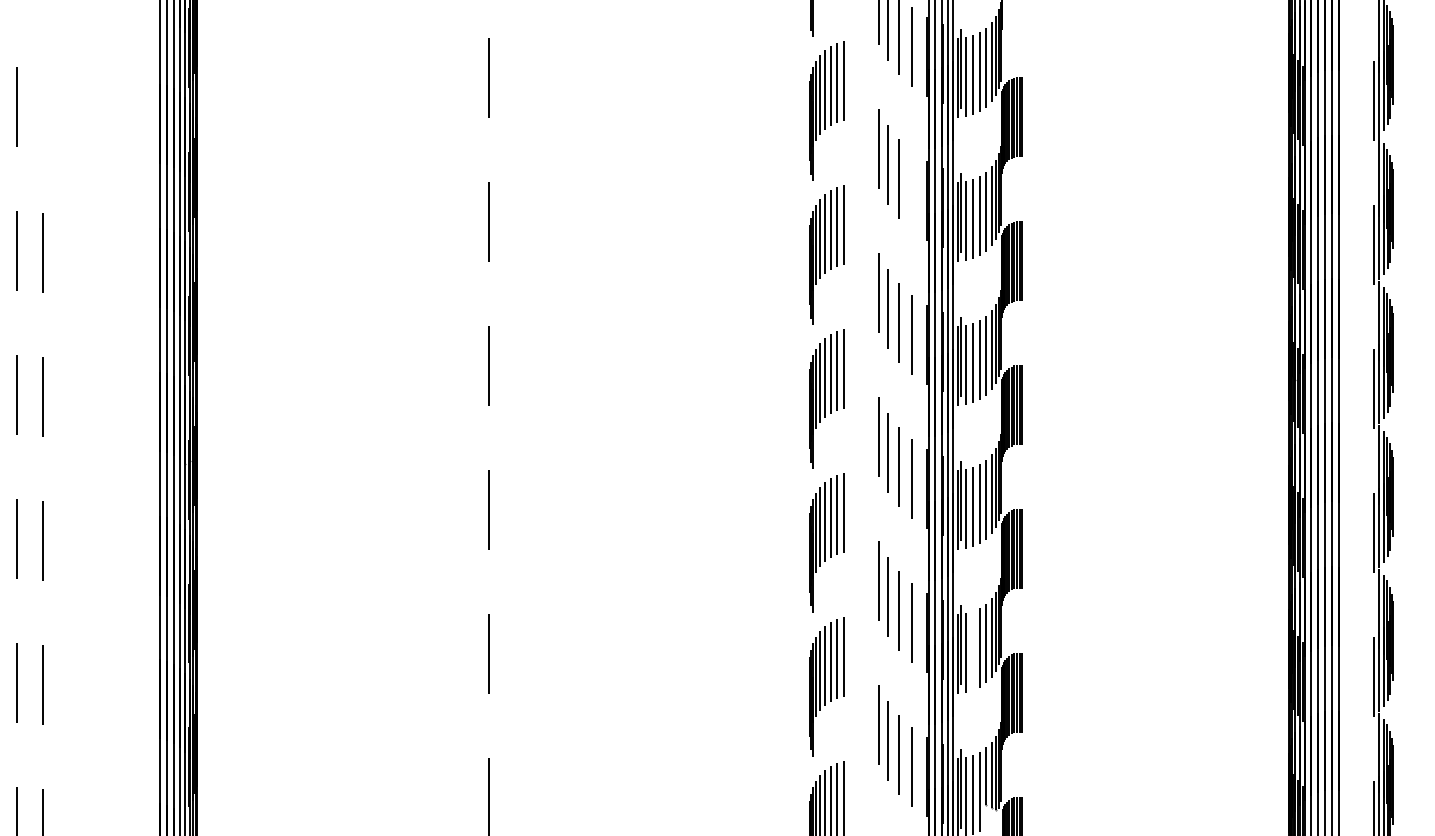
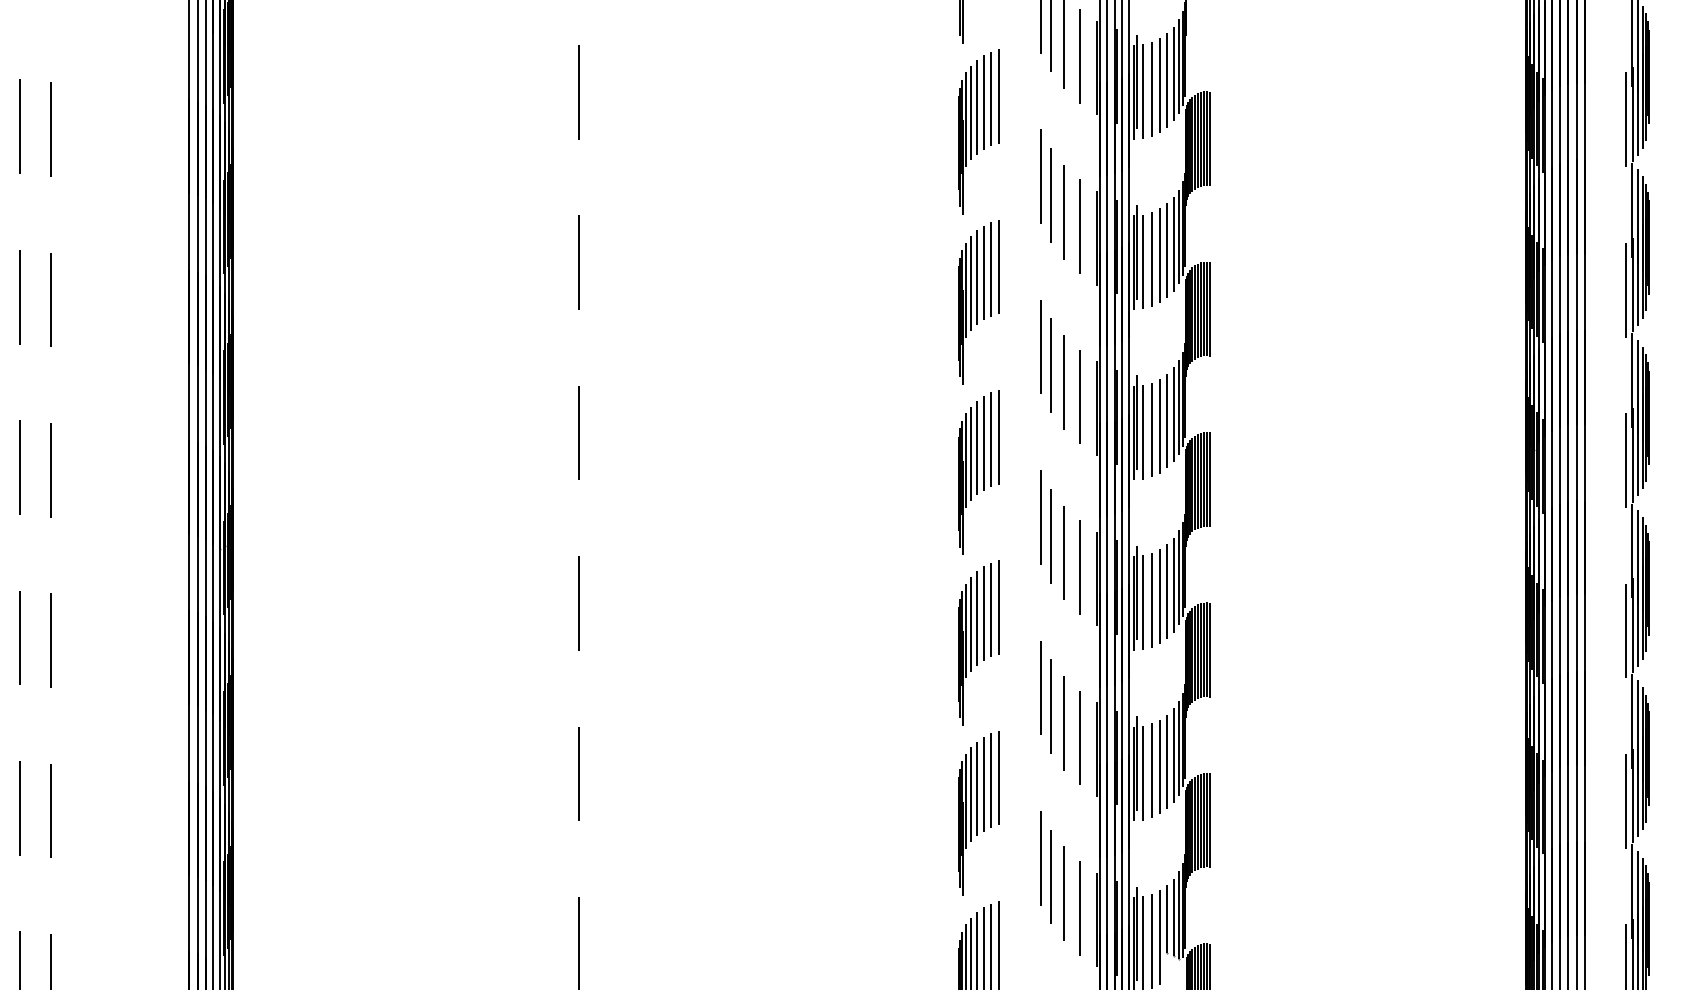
line: (43, 109) -> (51, 129), added
line: (911, 190) -> (1079, 225), added
line: (973, 651) -> (1152, 771), added

